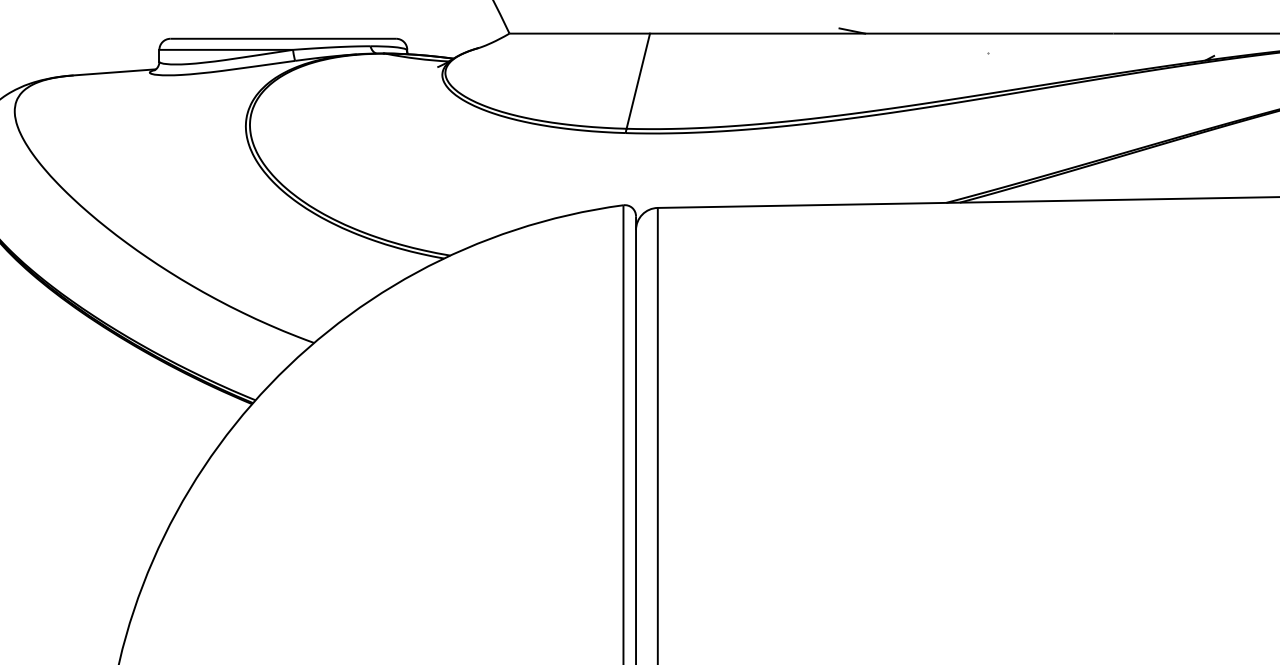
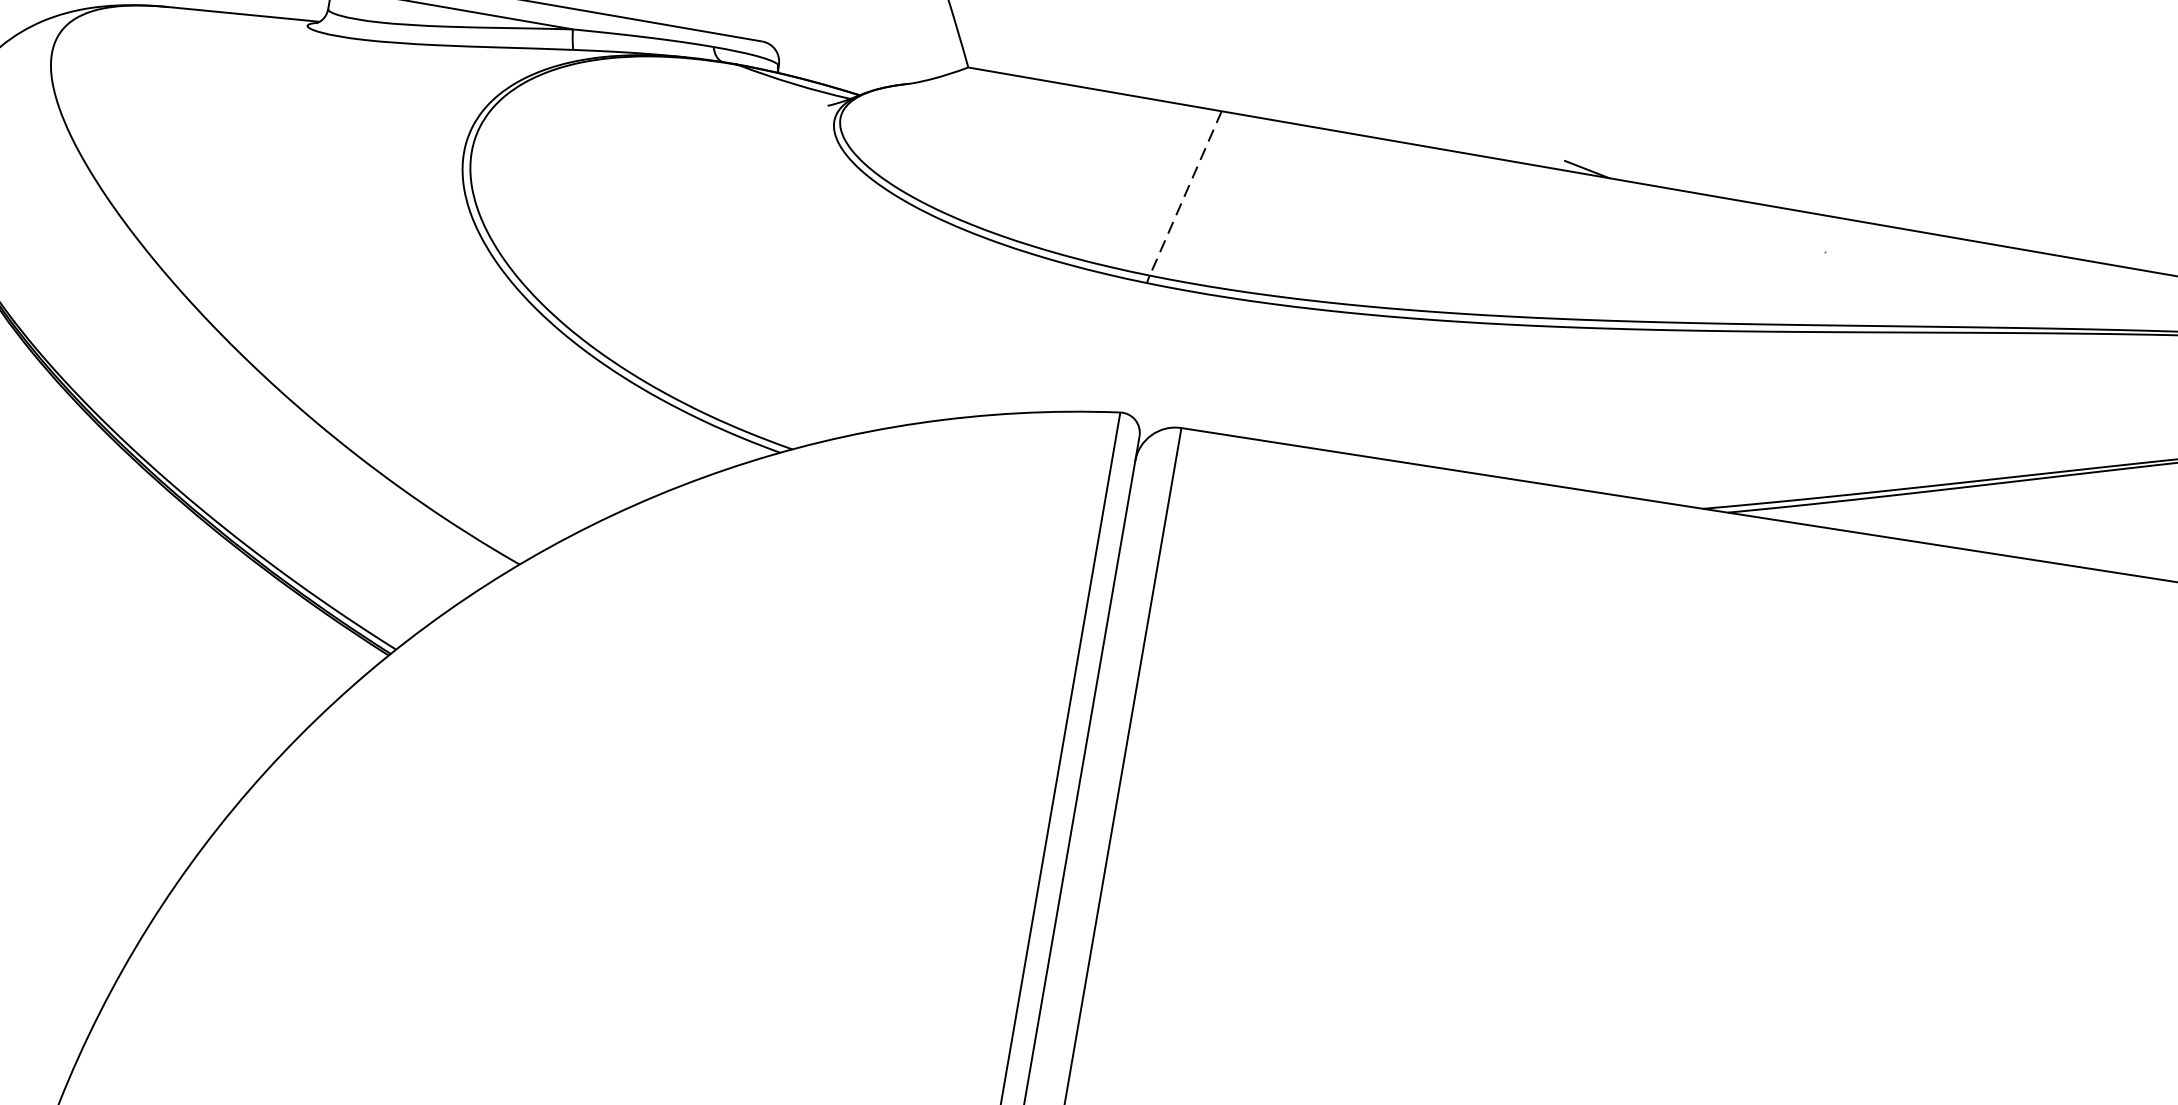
line: (638, 81) -> (1185, 194), solid -> dashed

